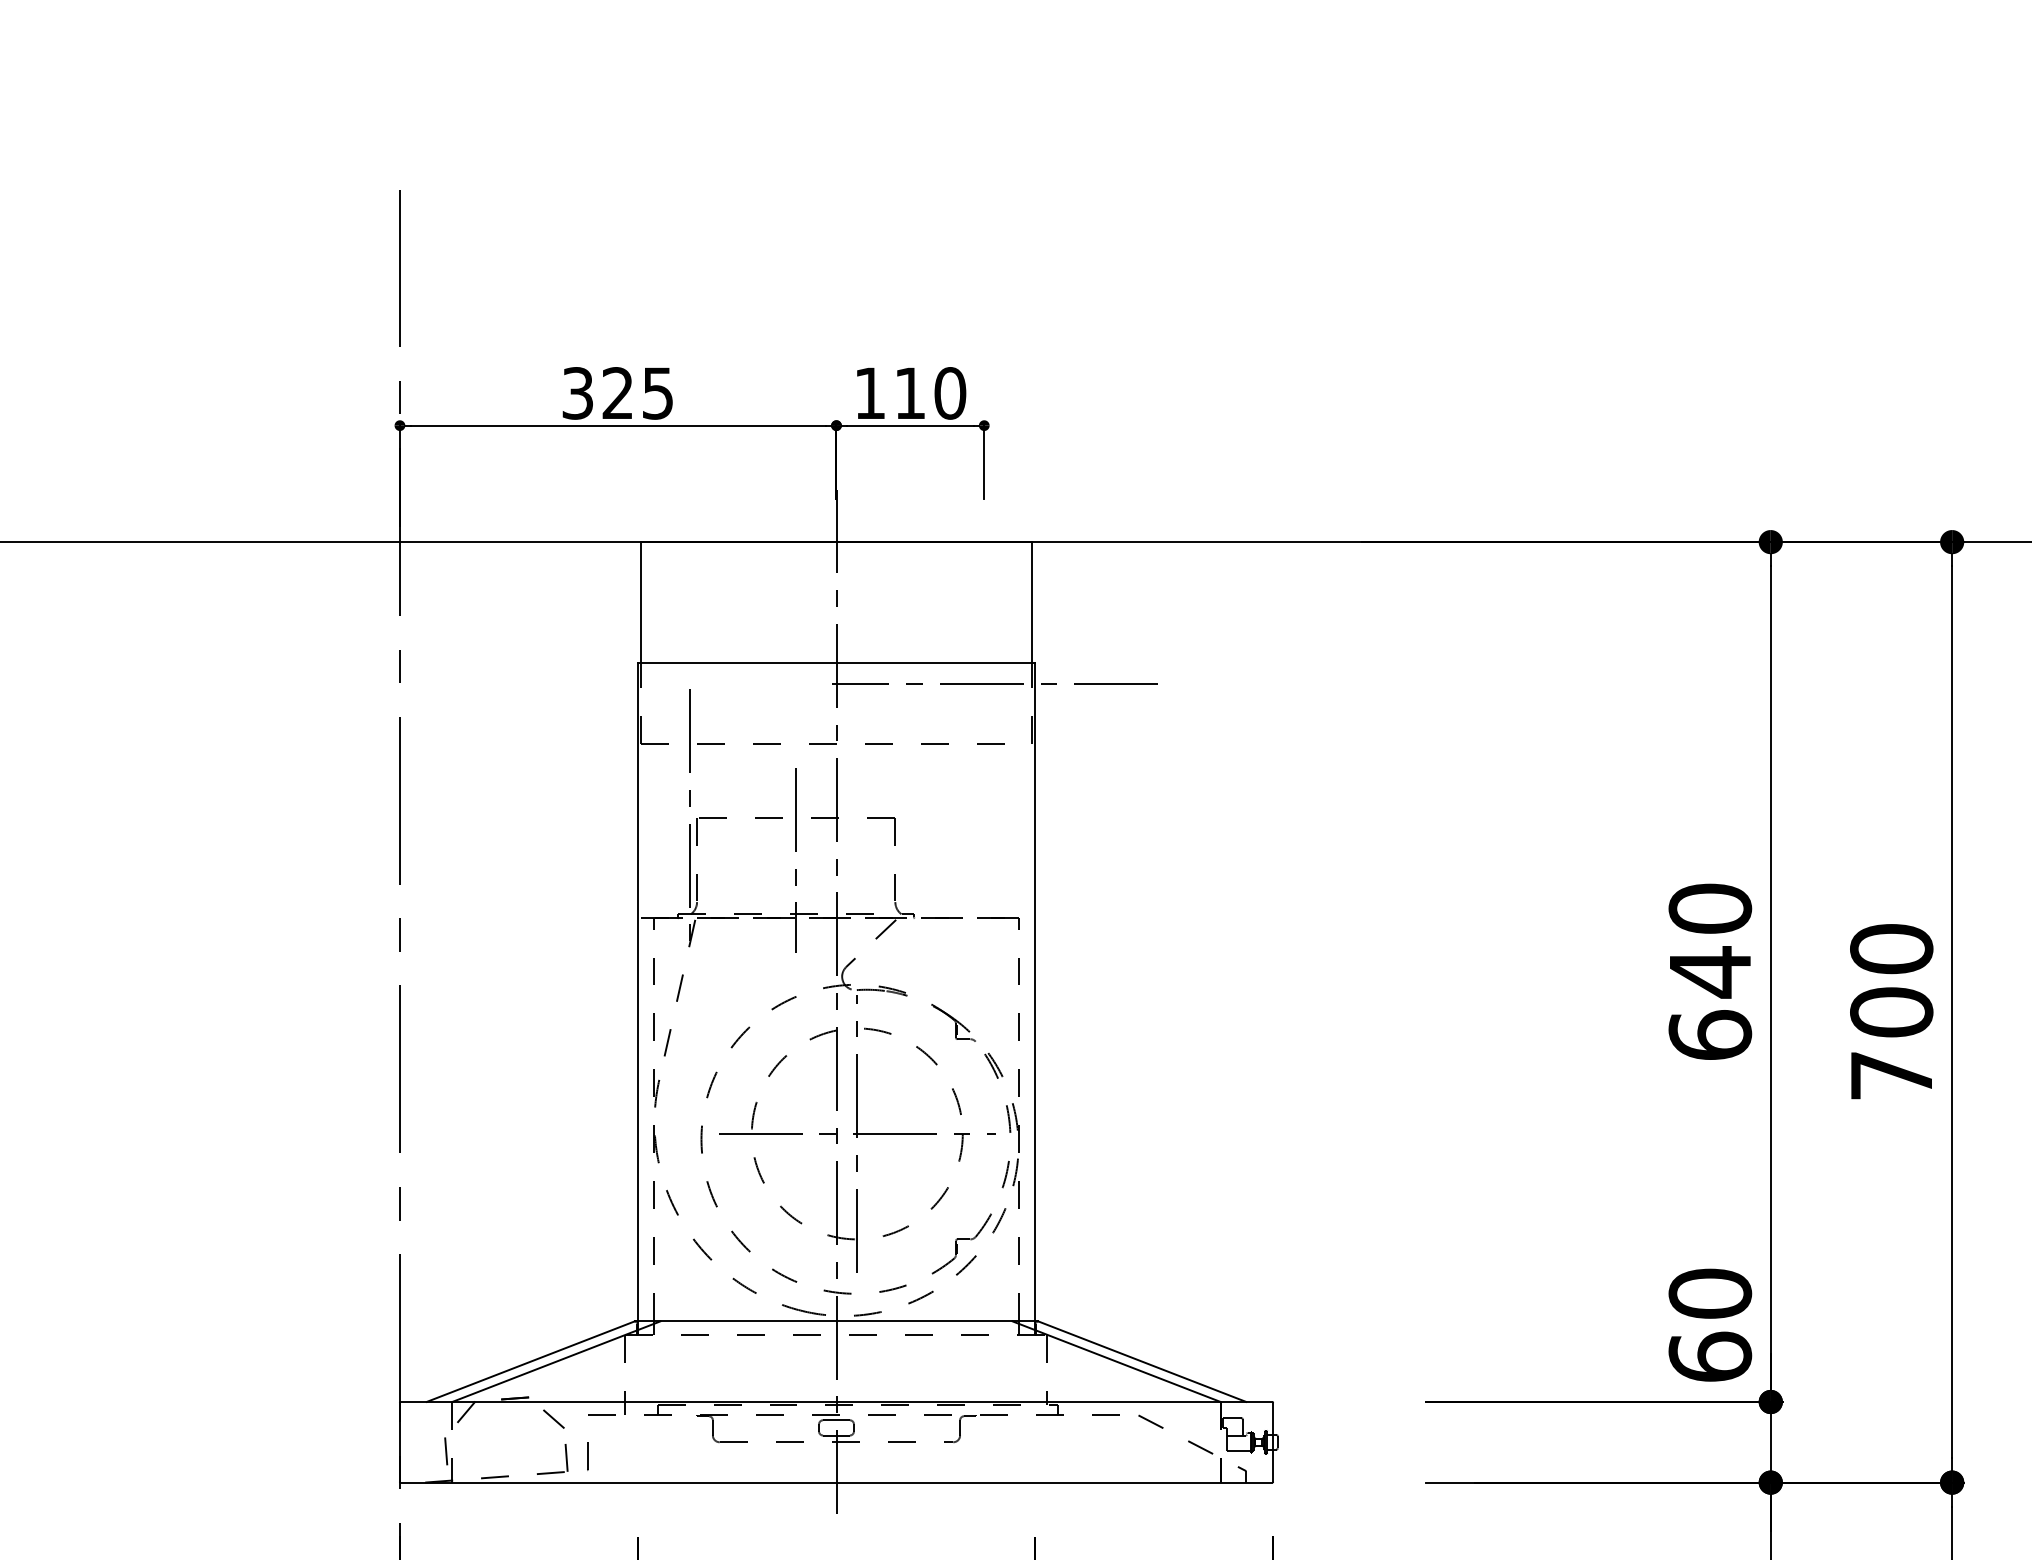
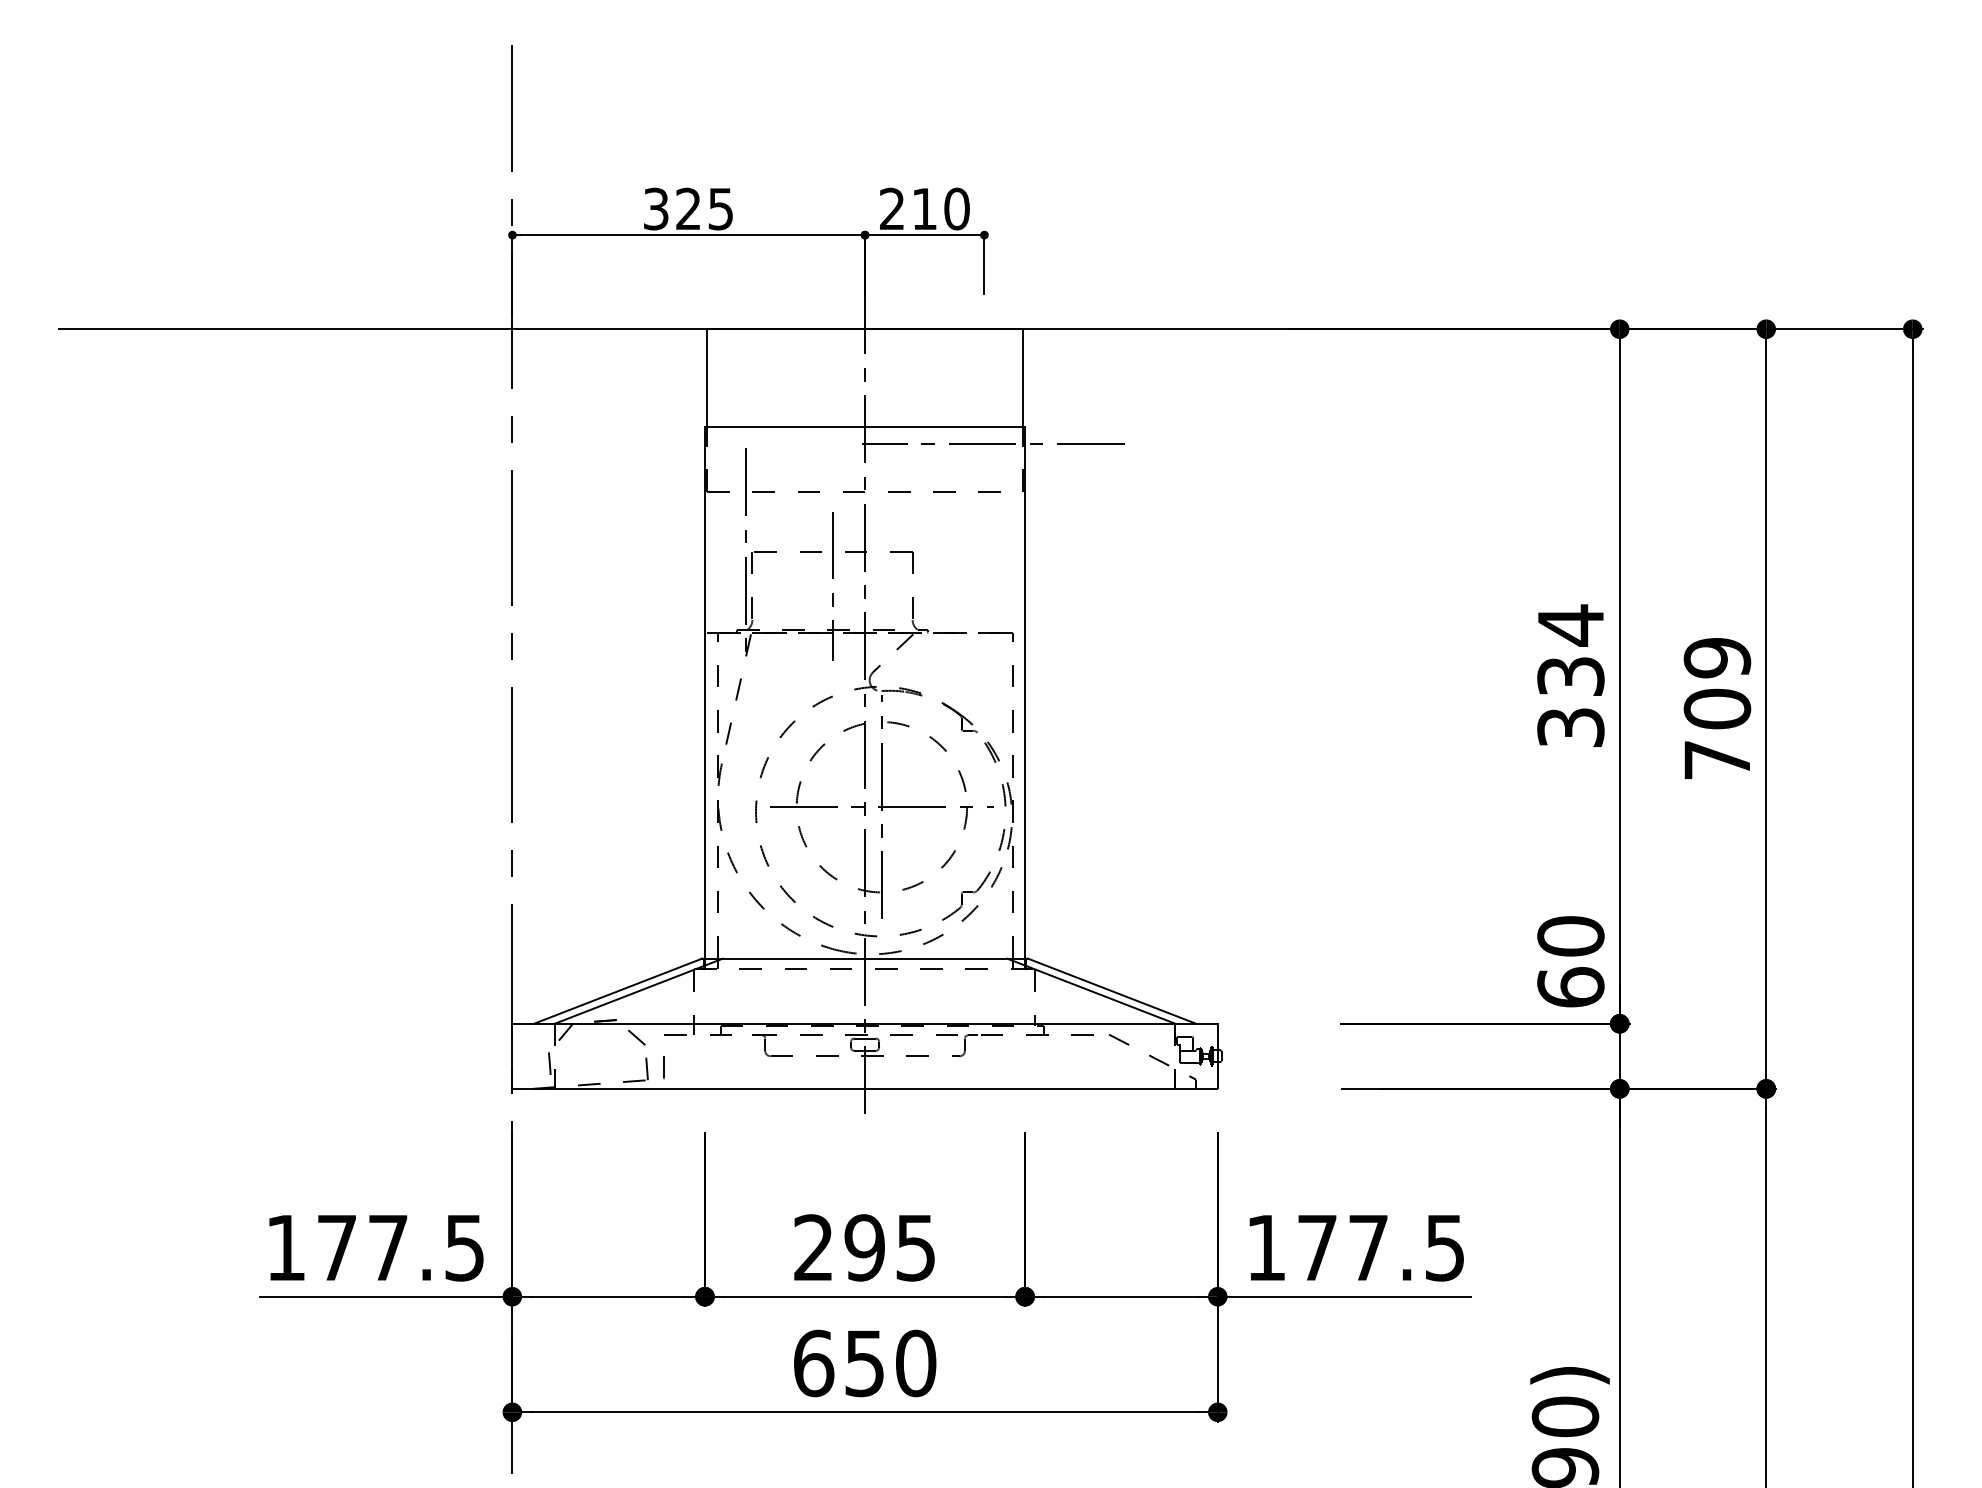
text: (869, 392) -> (891, 208), 110 -> 210
text: (1891, 948) -> (1717, 657), 700 -> 709
text: (1709, 970) -> (1570, 675), 640 -> 334

